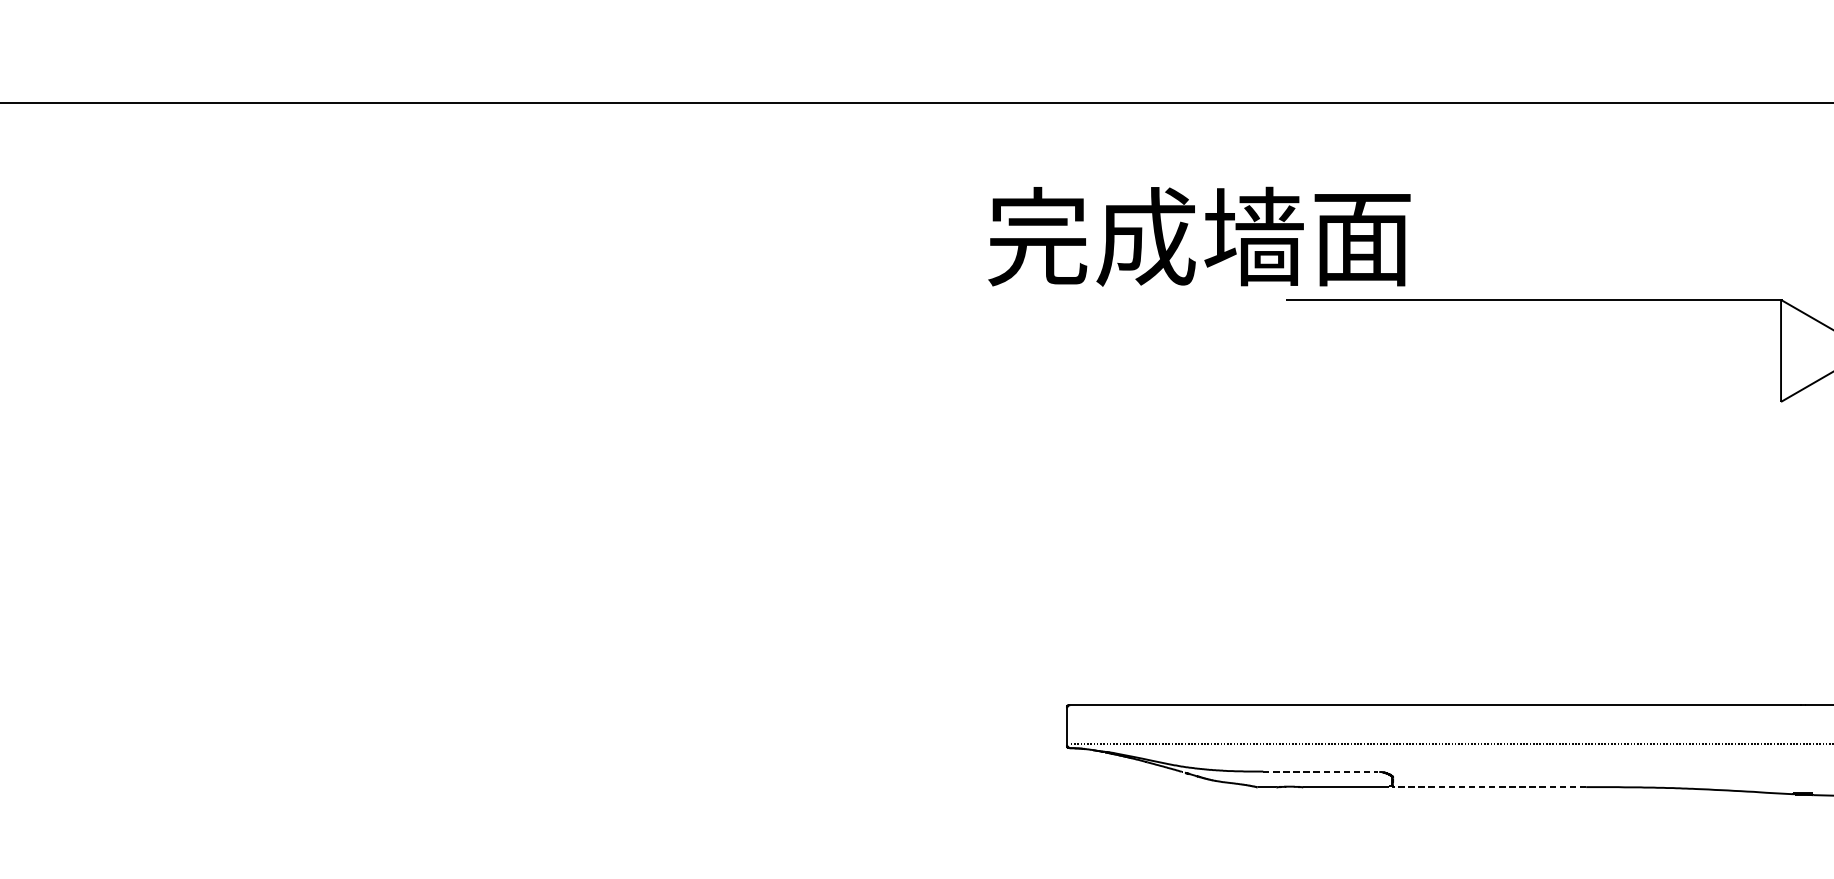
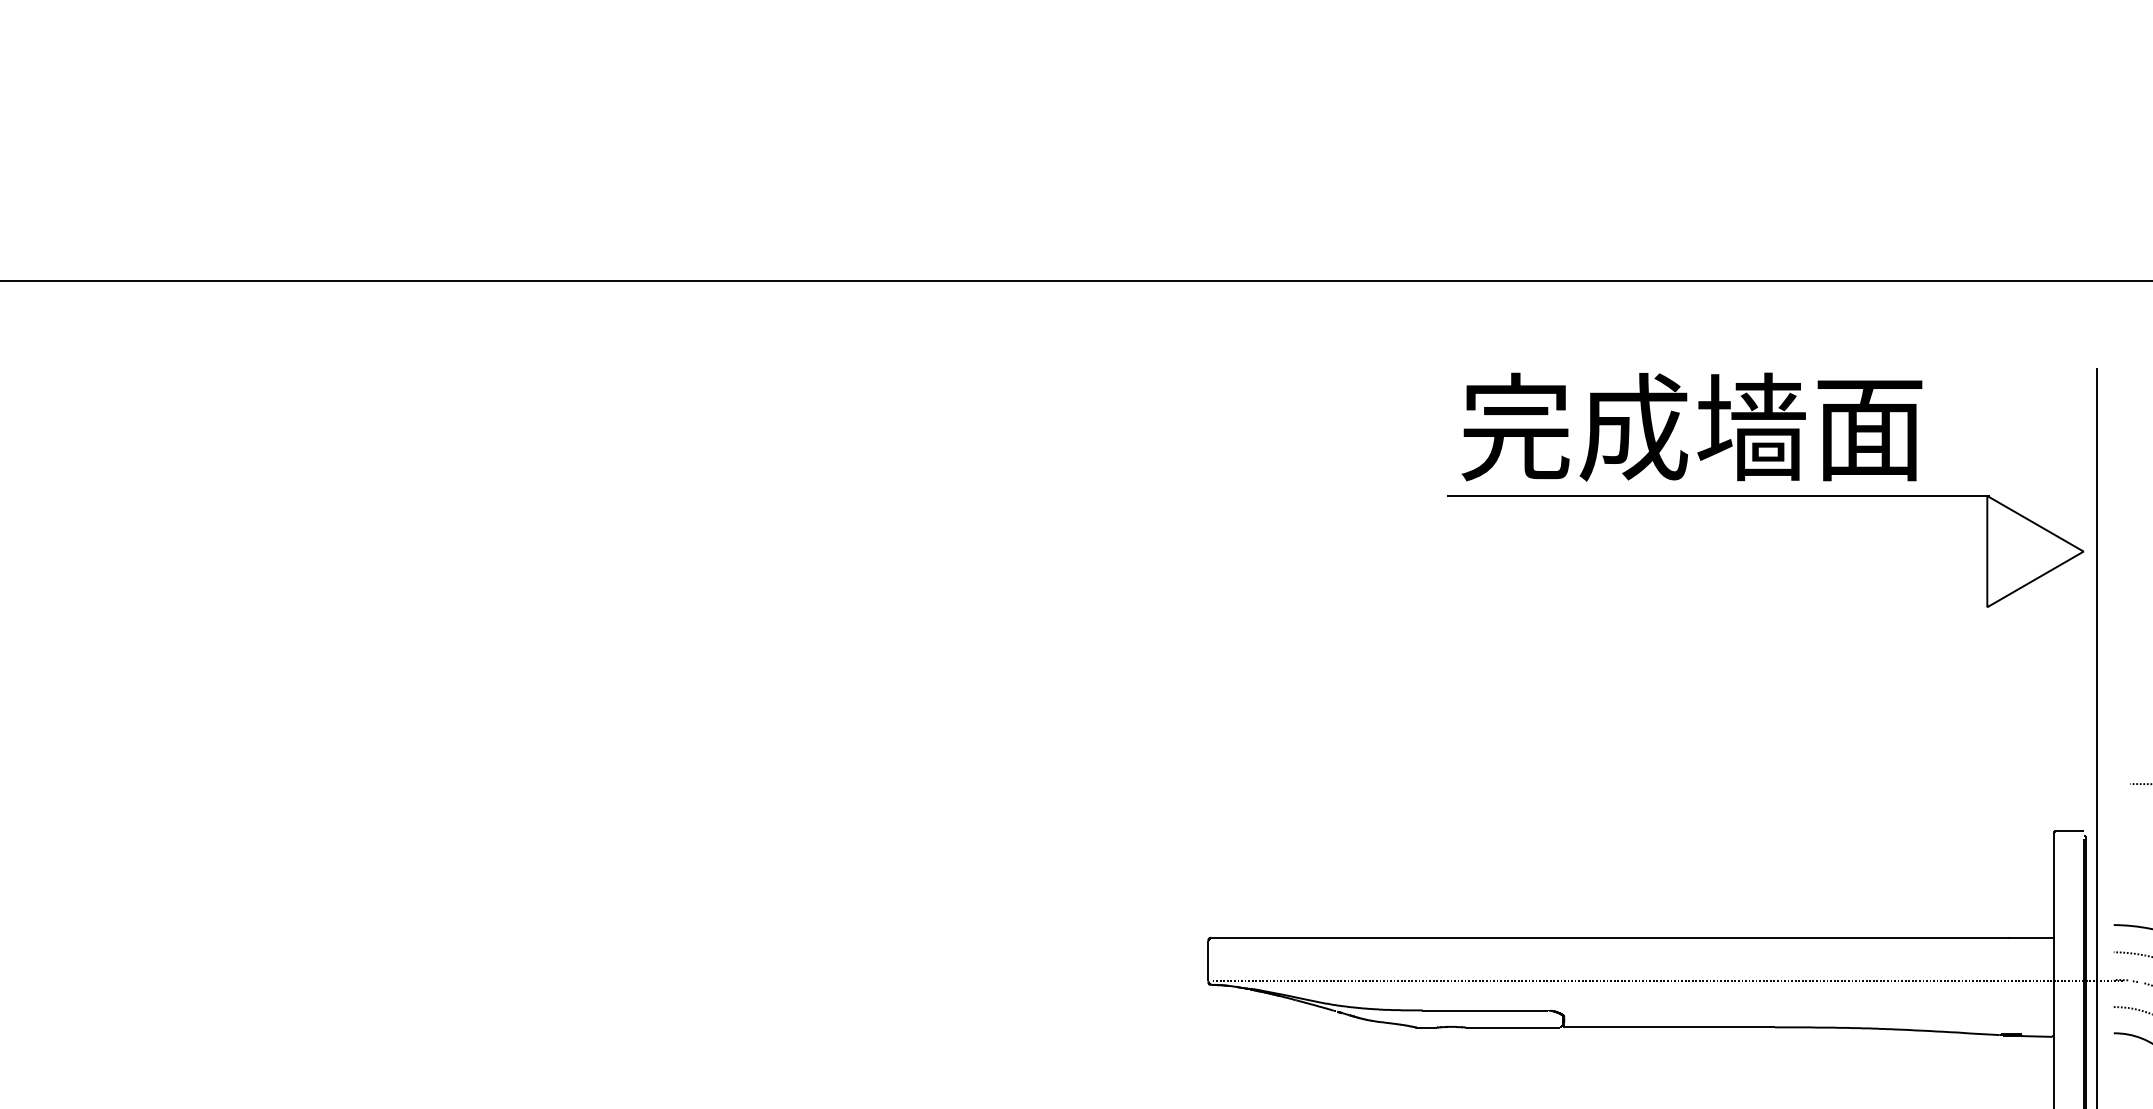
text: (1198, 236) -> (1691, 426), moved
line: (1320, 771) -> (1485, 1010), dashed -> solid
line: (1489, 787) -> (1669, 1027), dashed -> solid

